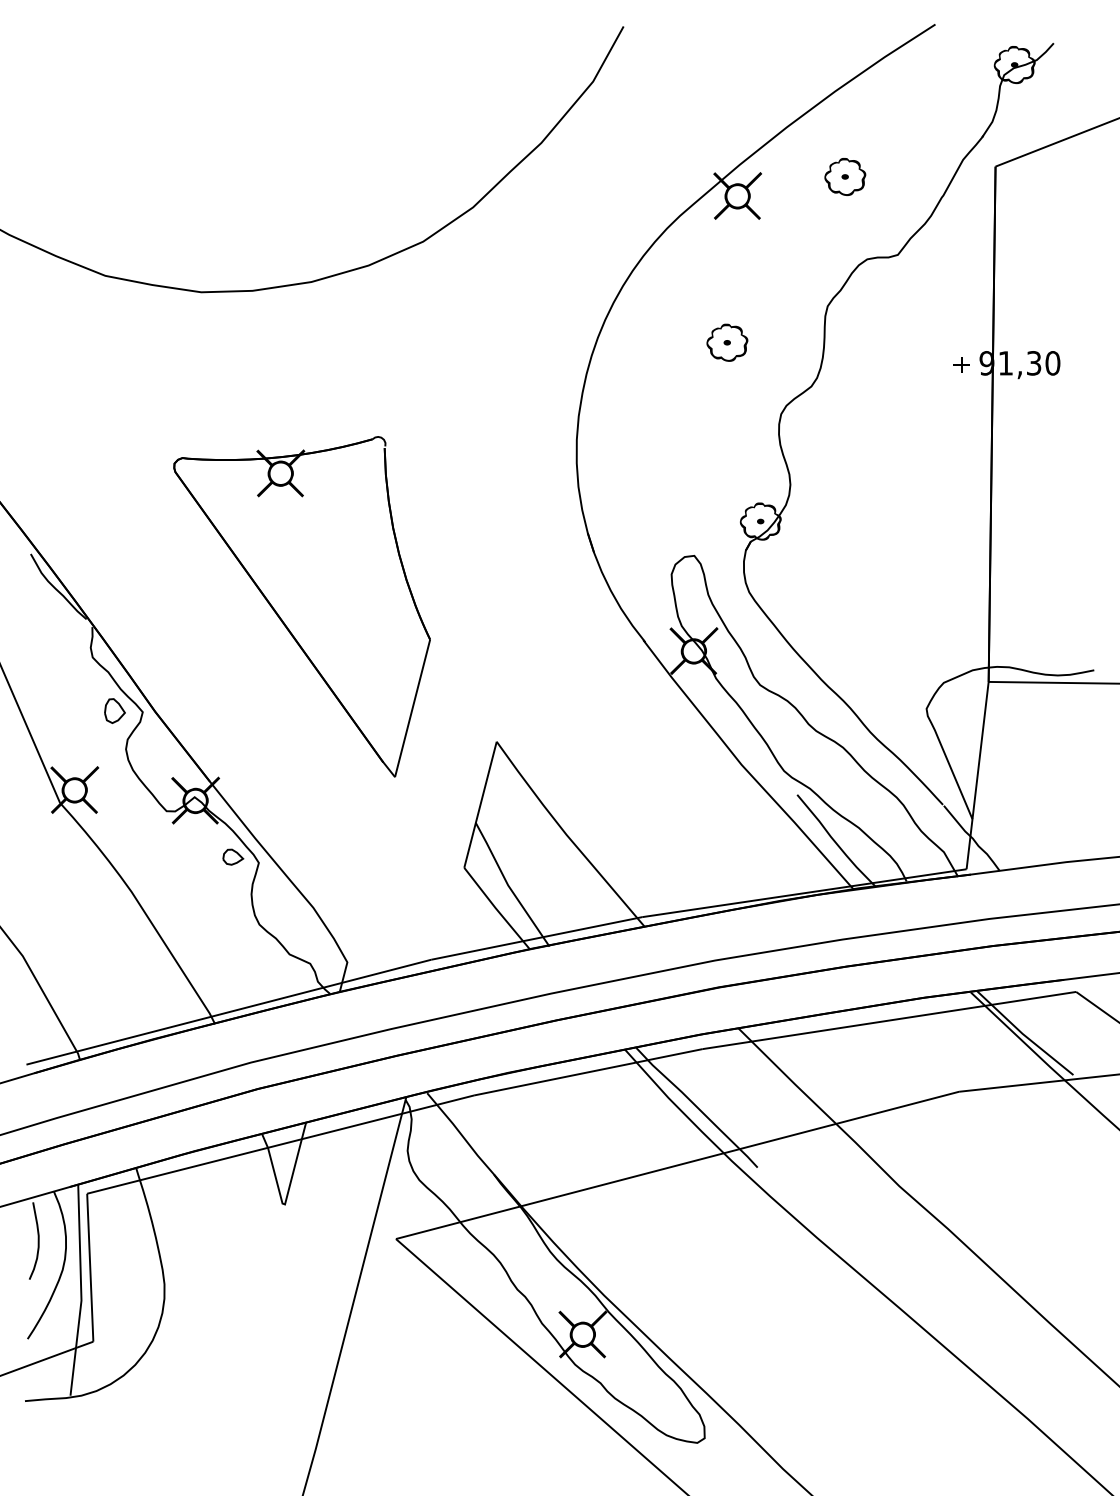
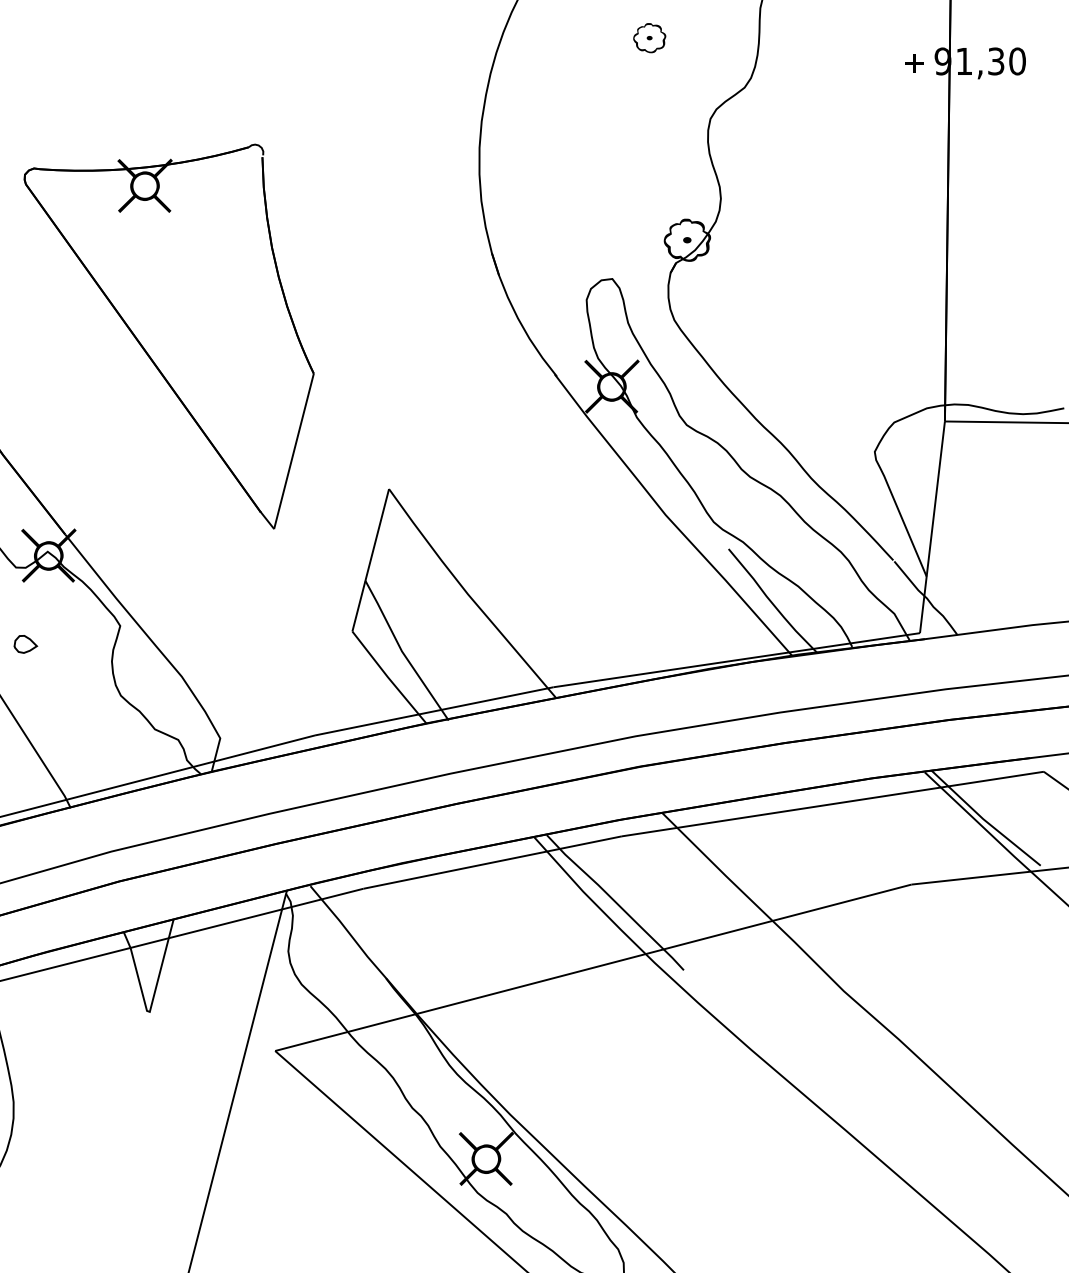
part: (727, 342) -> (649, 37), size x0.7
part: (233, 856) -> (26, 643), moved

